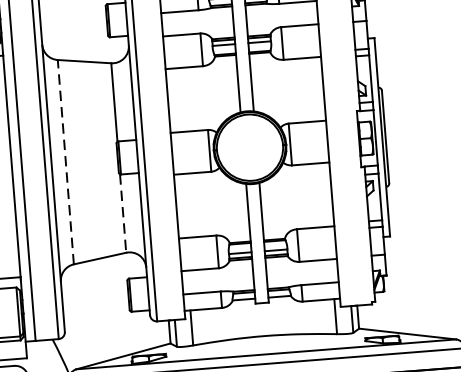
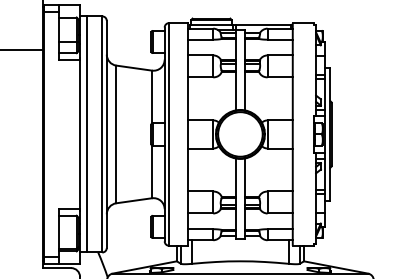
line: (66, 162) -> (116, 134), dashed -> solid
line: (123, 214) -> (152, 172), dashed -> solid

